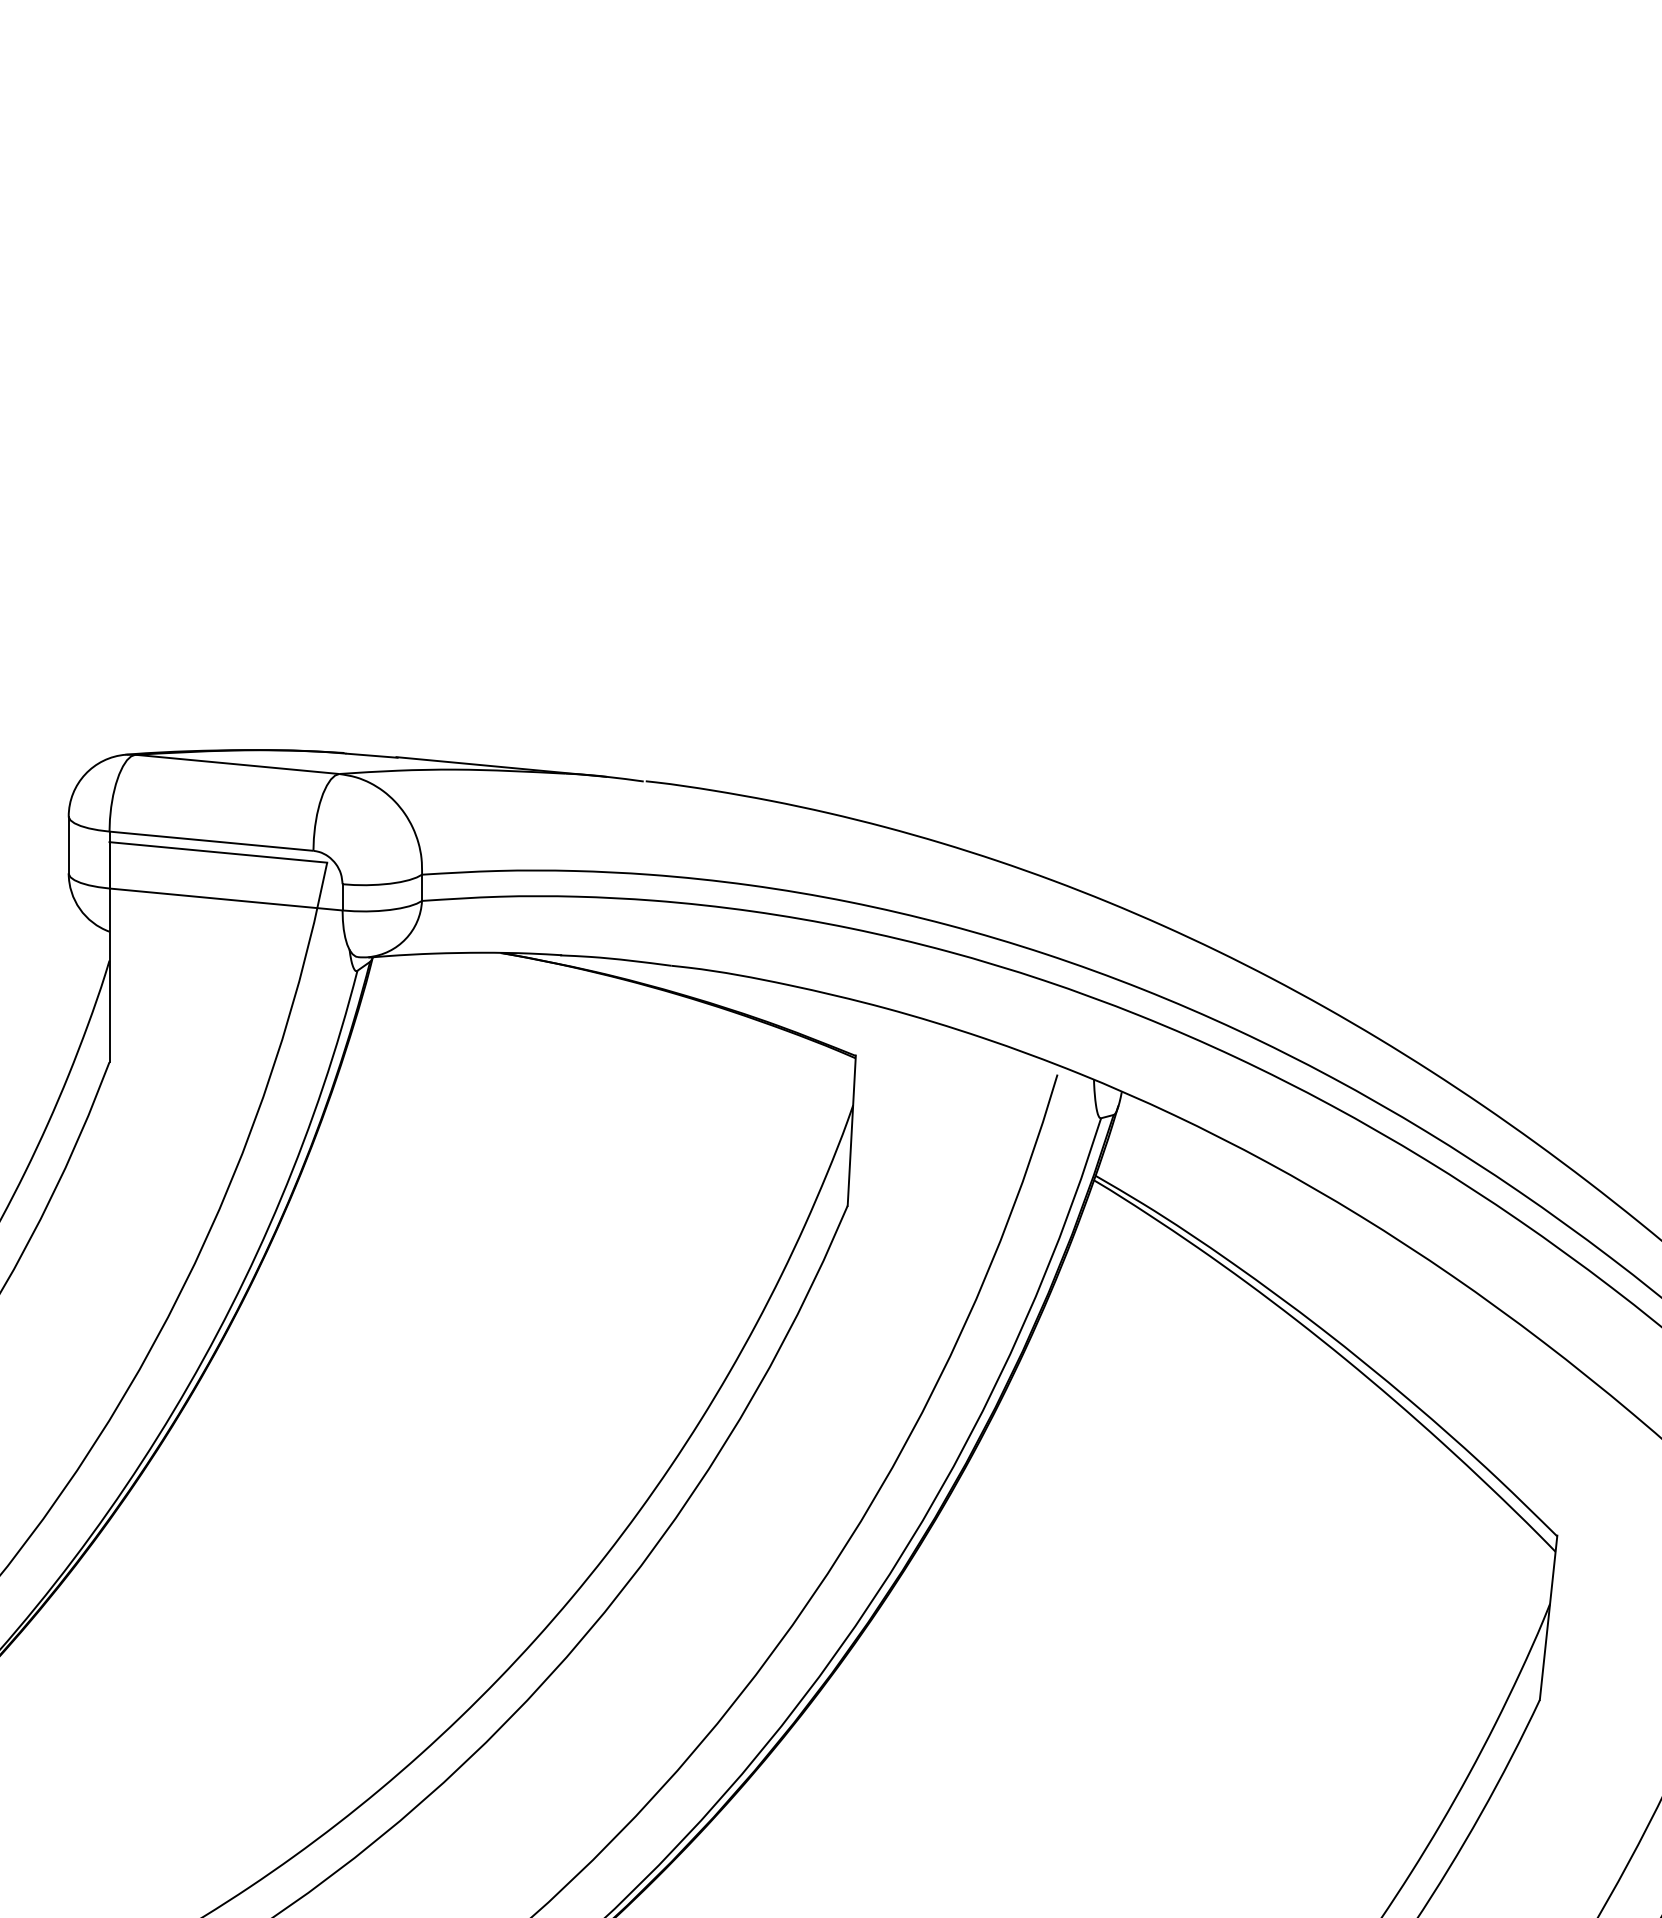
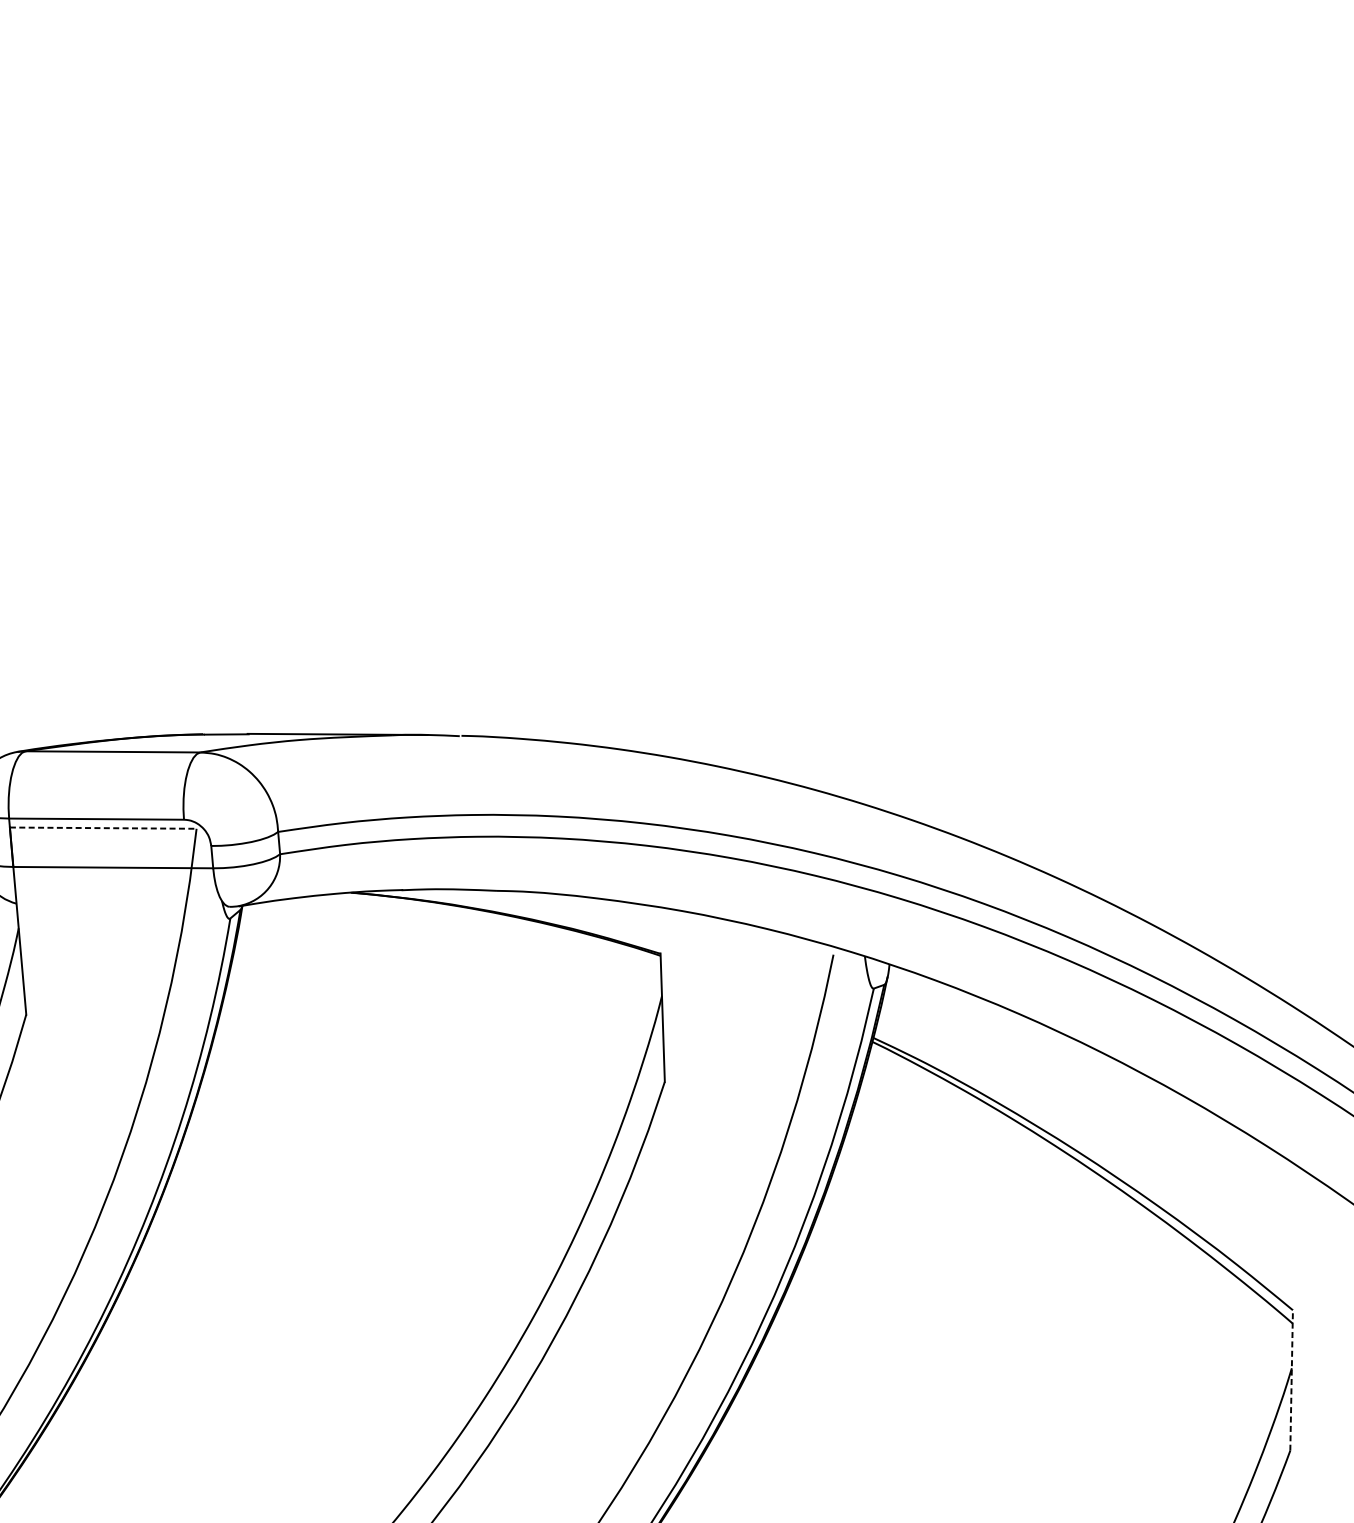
line: (218, 852) -> (103, 828), solid -> dashed
line: (1548, 1617) -> (1291, 1379), solid -> dashed

